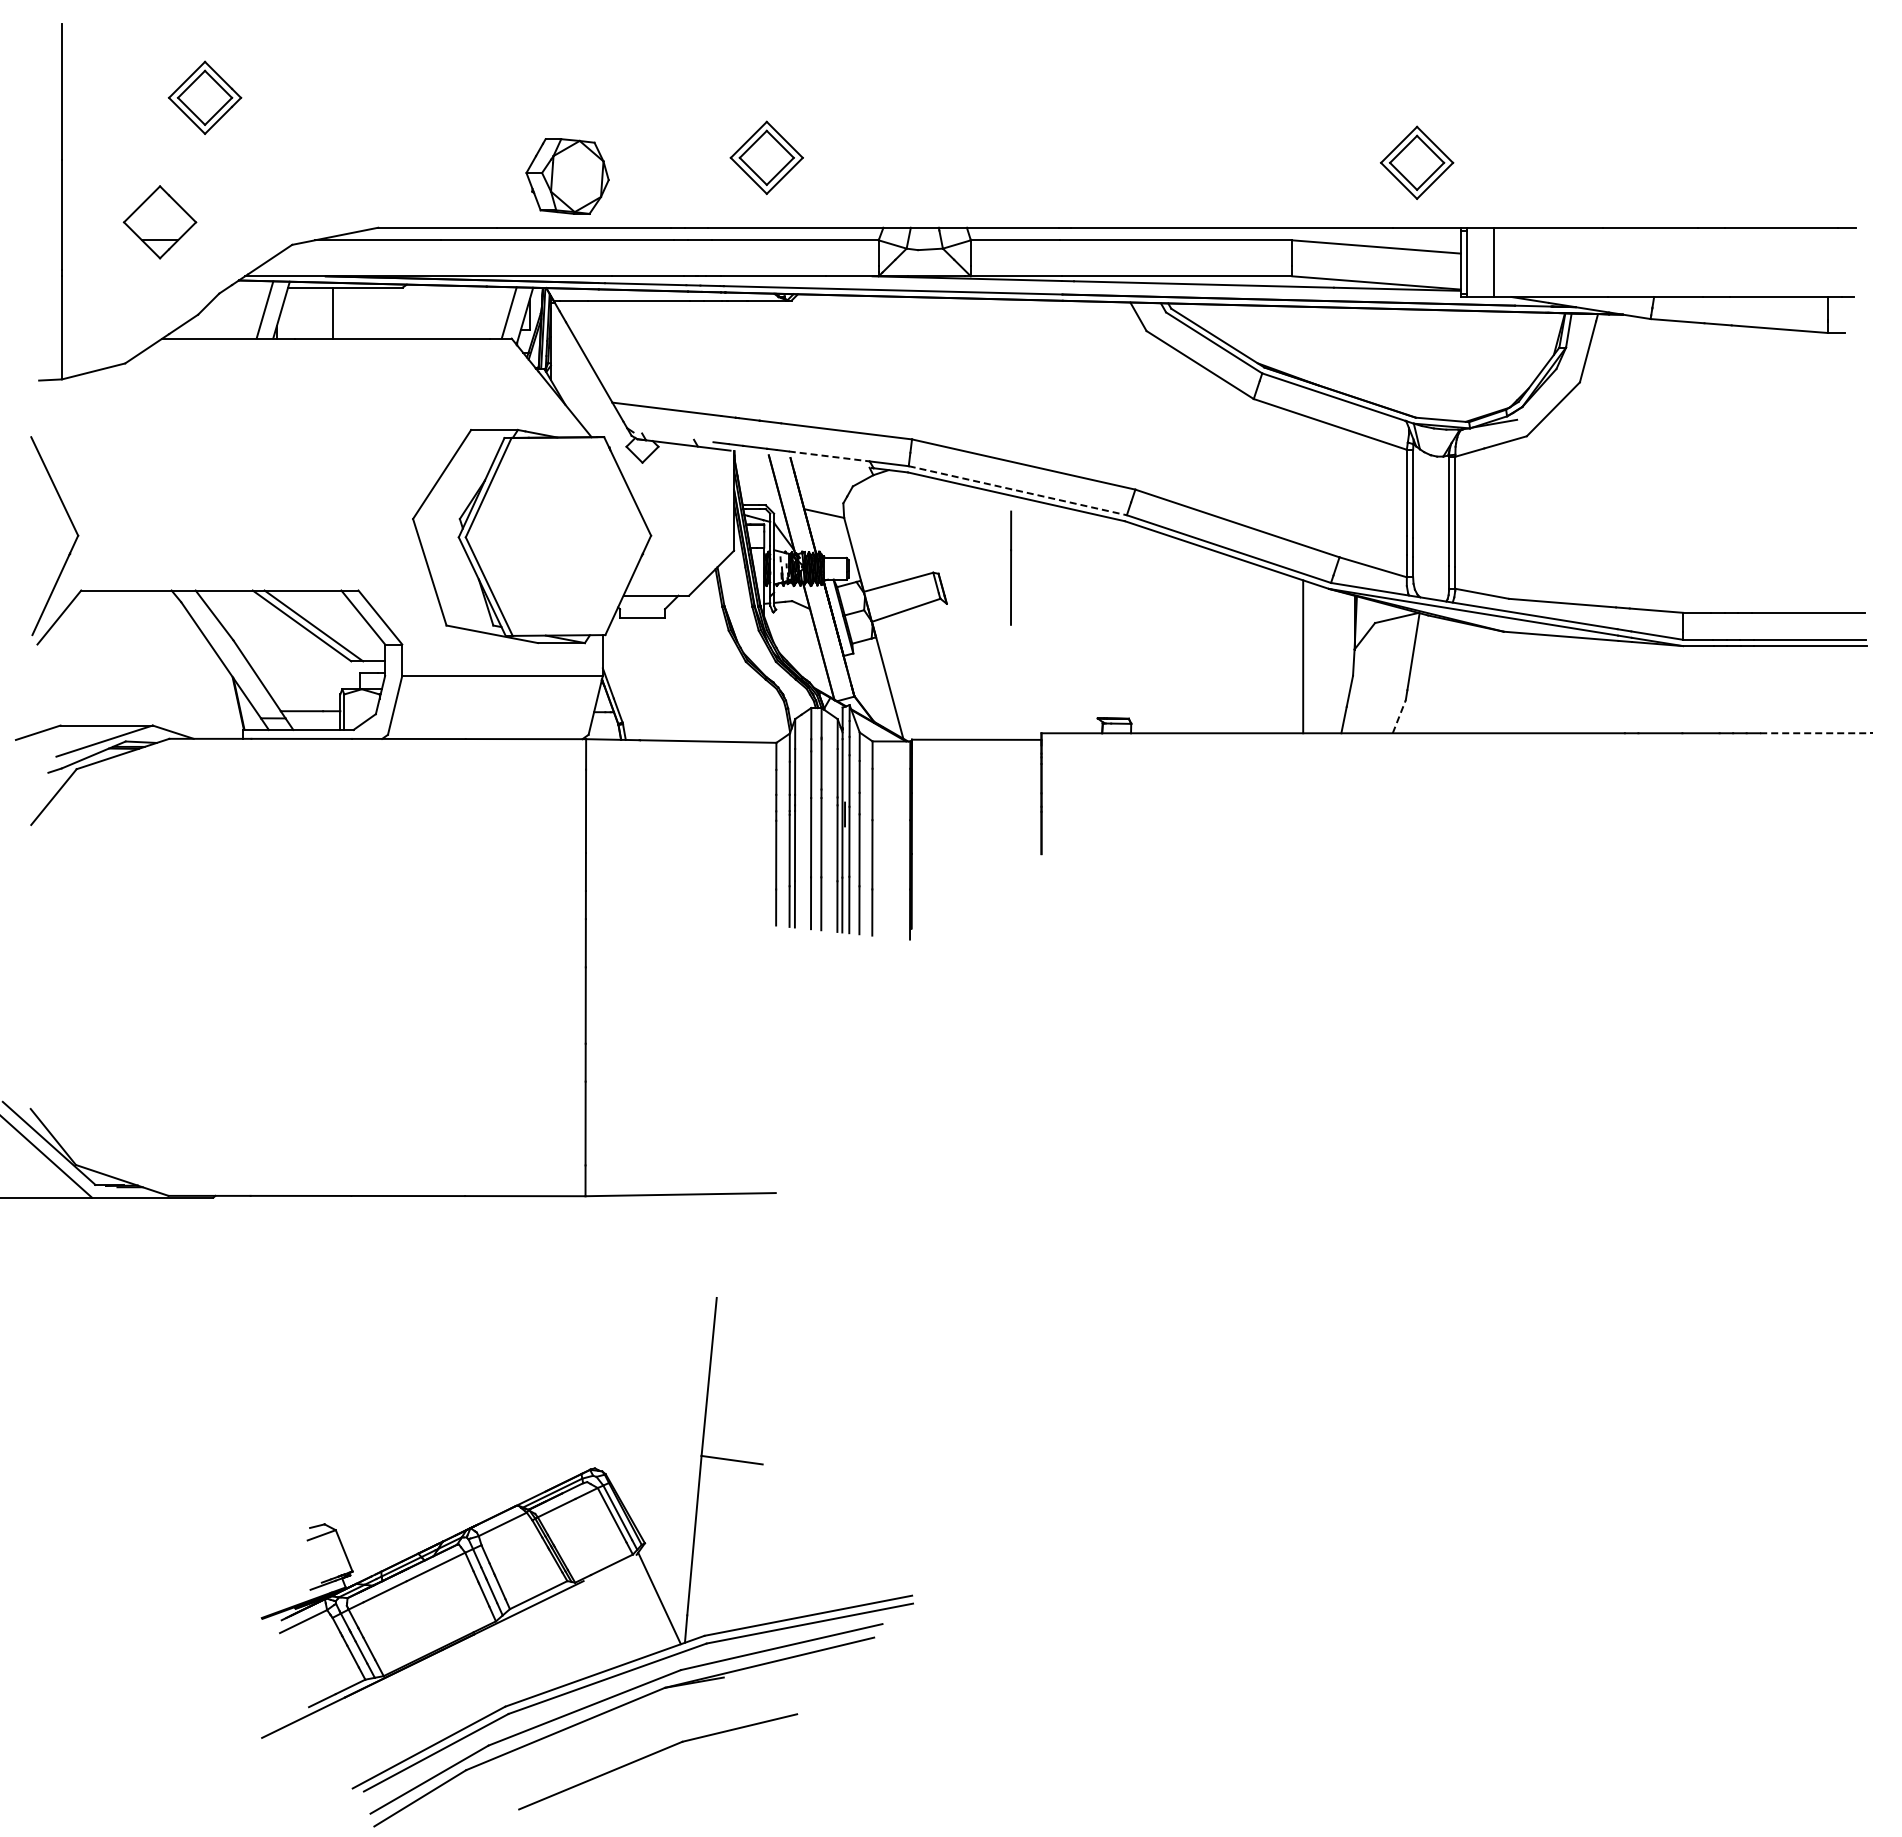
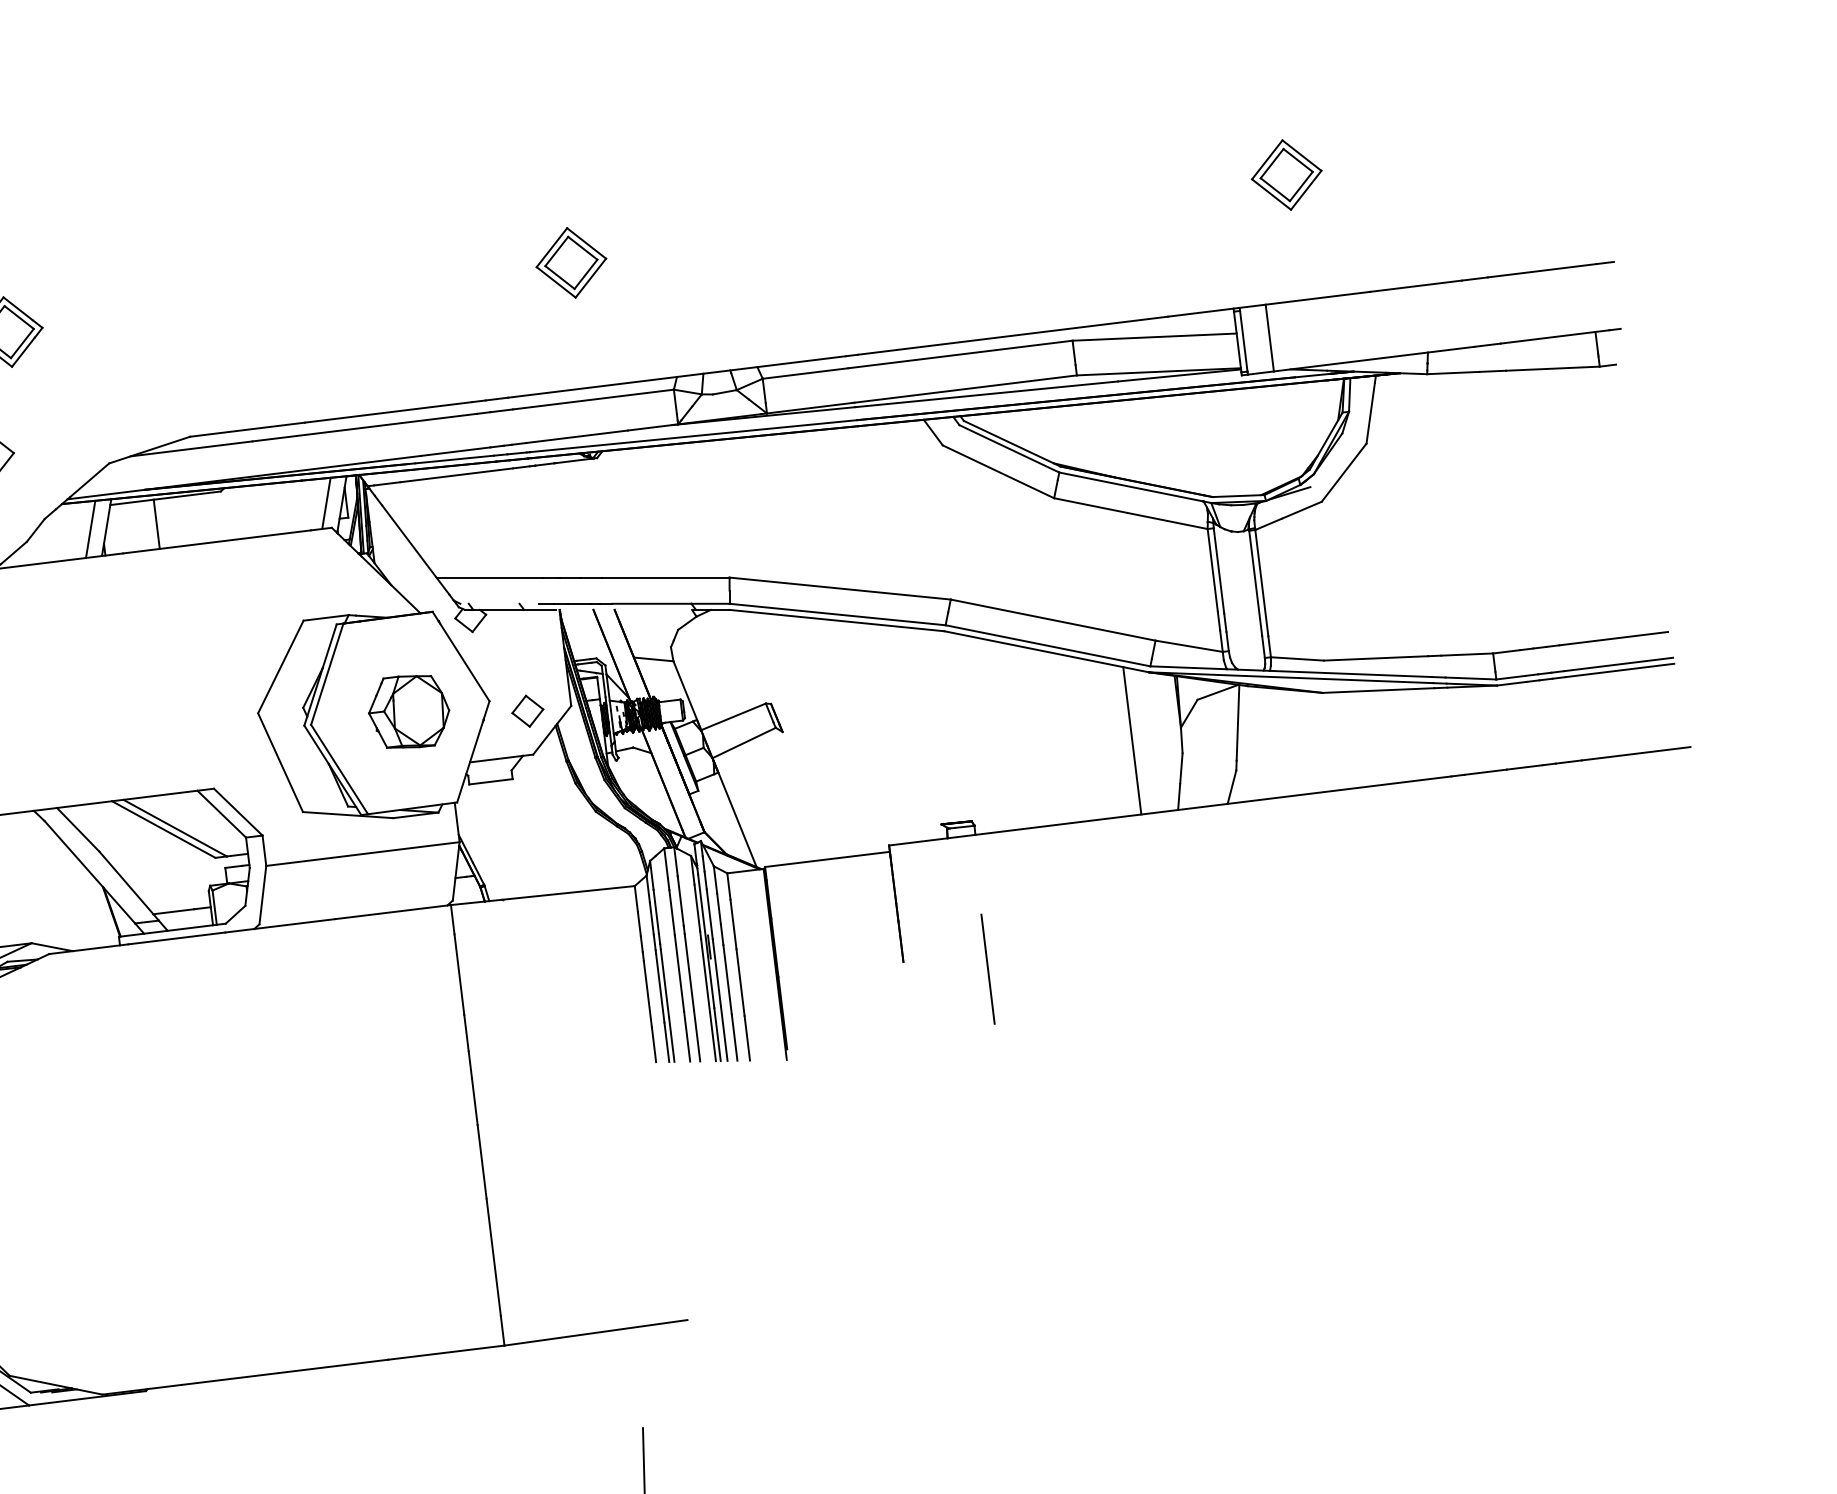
part: (766, 157) -> (571, 262), moved
part: (1417, 162) -> (1287, 174), moved
part: (567, 176) -> (409, 711), moved
line: (829, 456) -> (652, 603), dashed -> solid
line: (1017, 490) -> (837, 614), dashed -> solid
part: (689, 550) -> (528, 710), added
line: (1011, 567) -> (988, 968), moved
line: (1399, 716) -> (1232, 786), dashed -> solid
line: (1817, 733) -> (1637, 753), dashed -> solid

